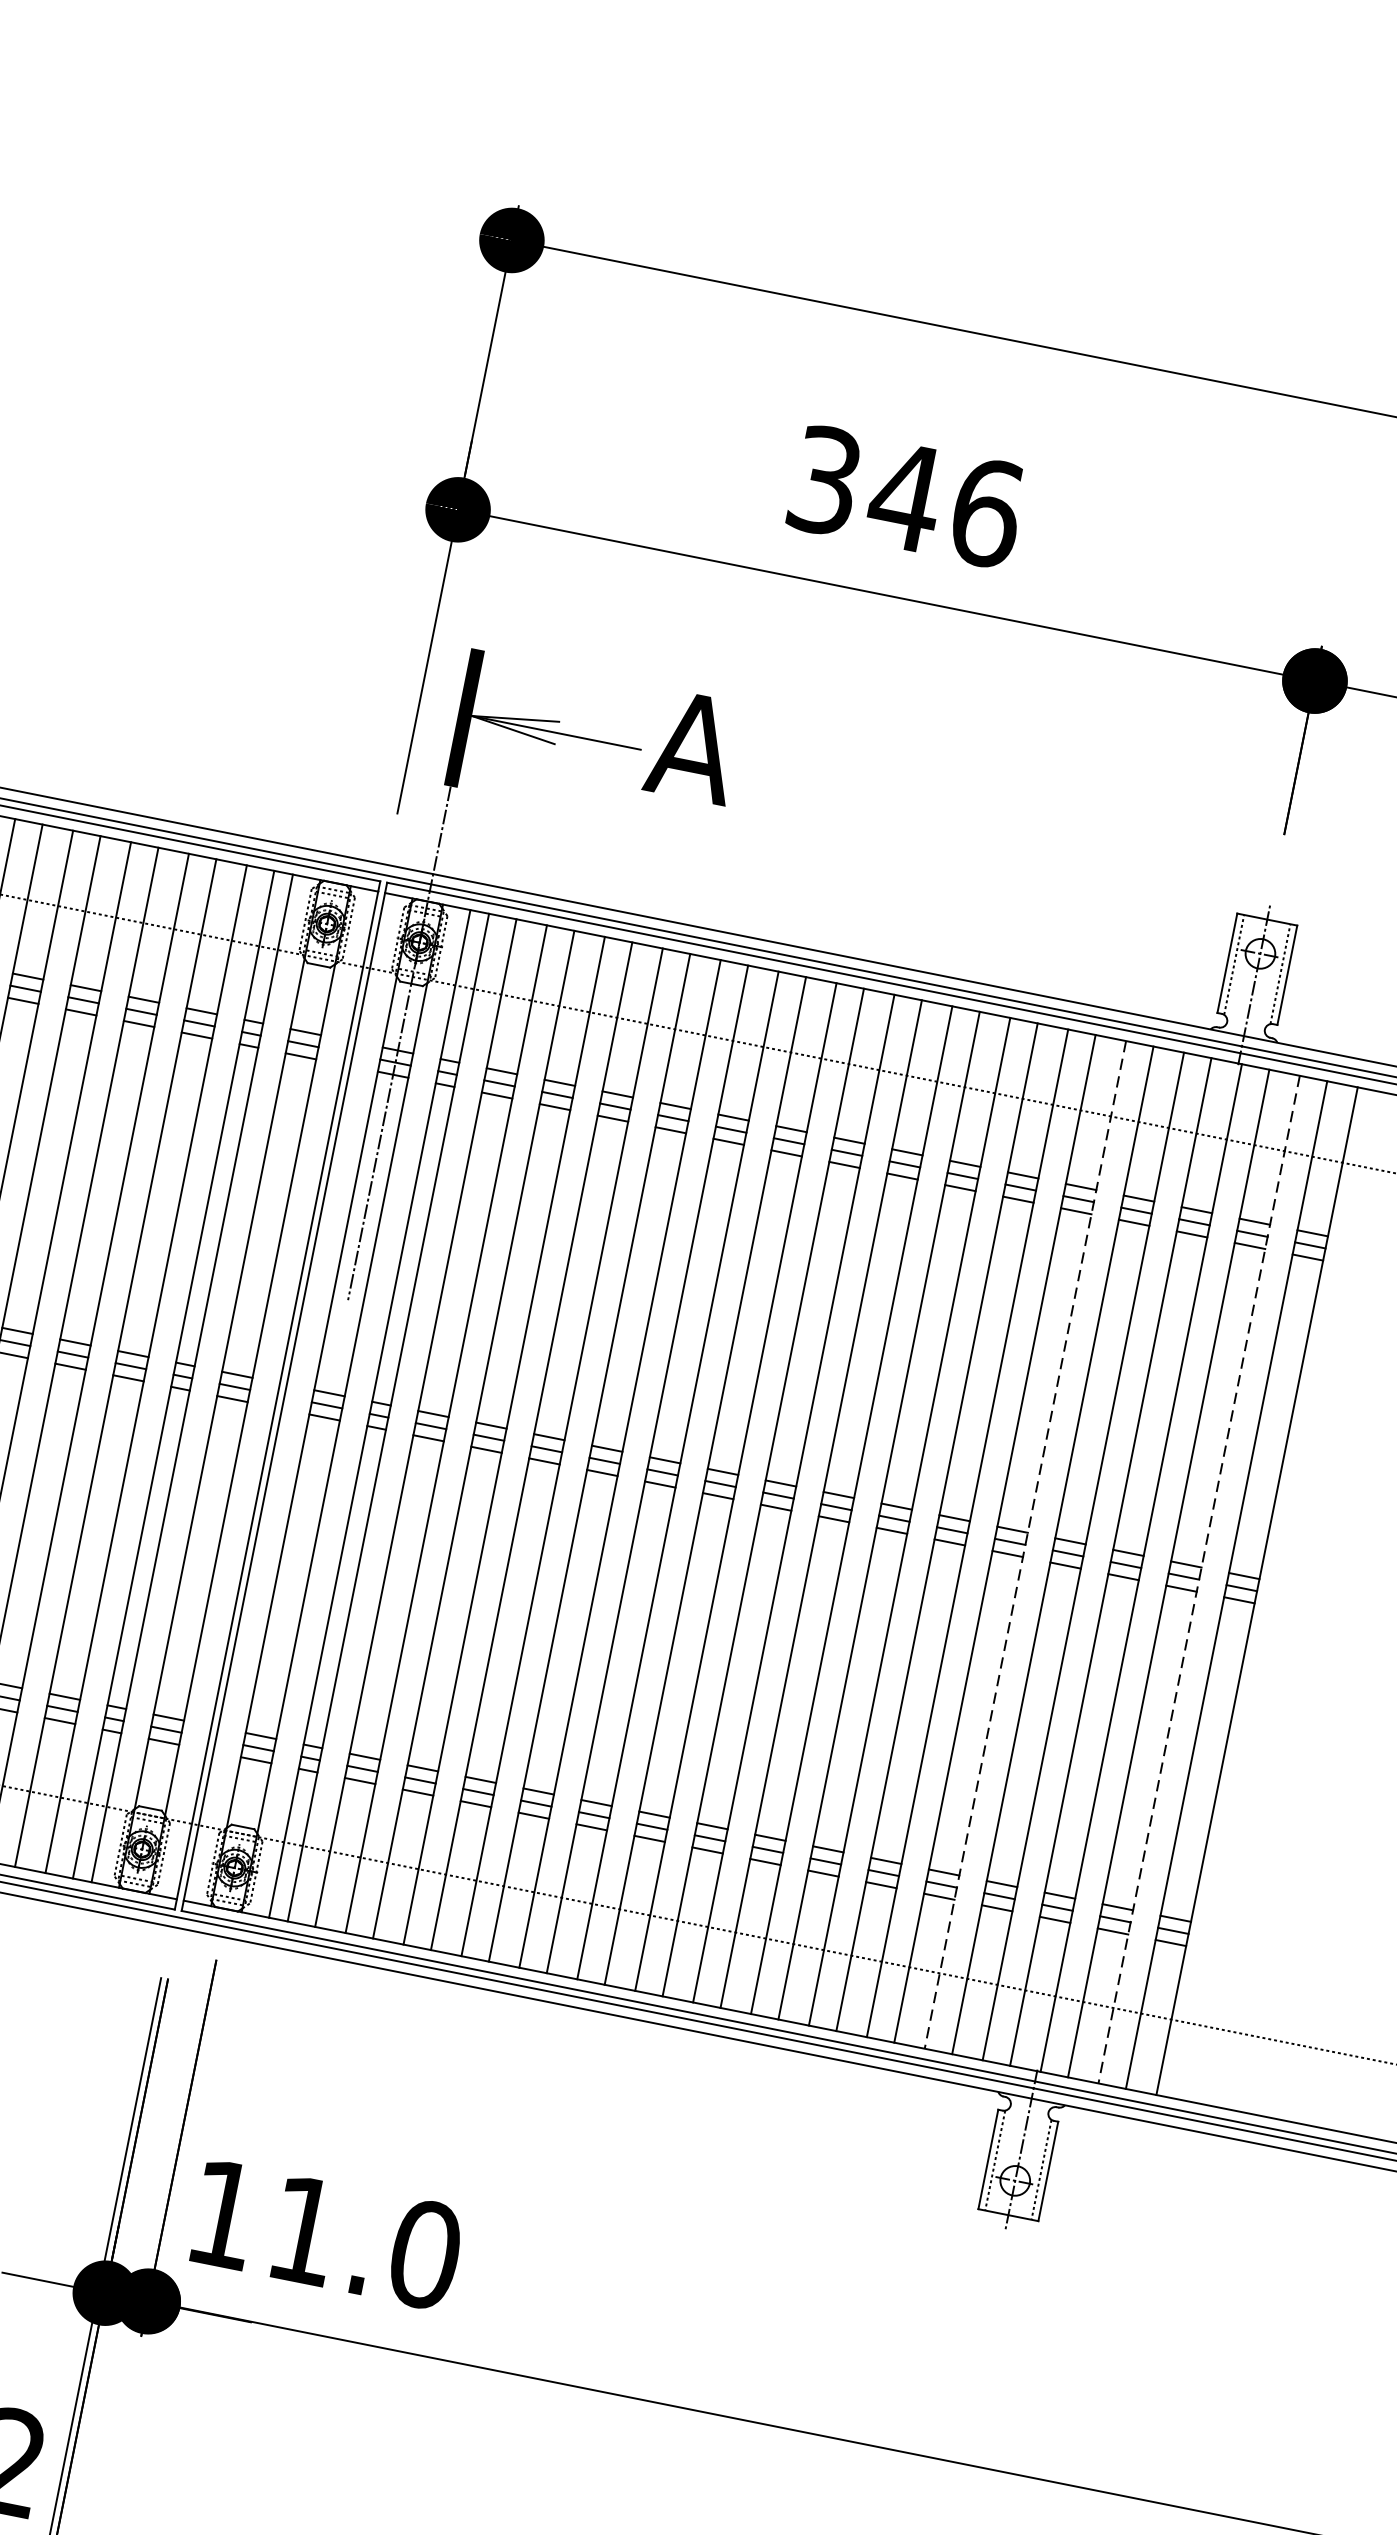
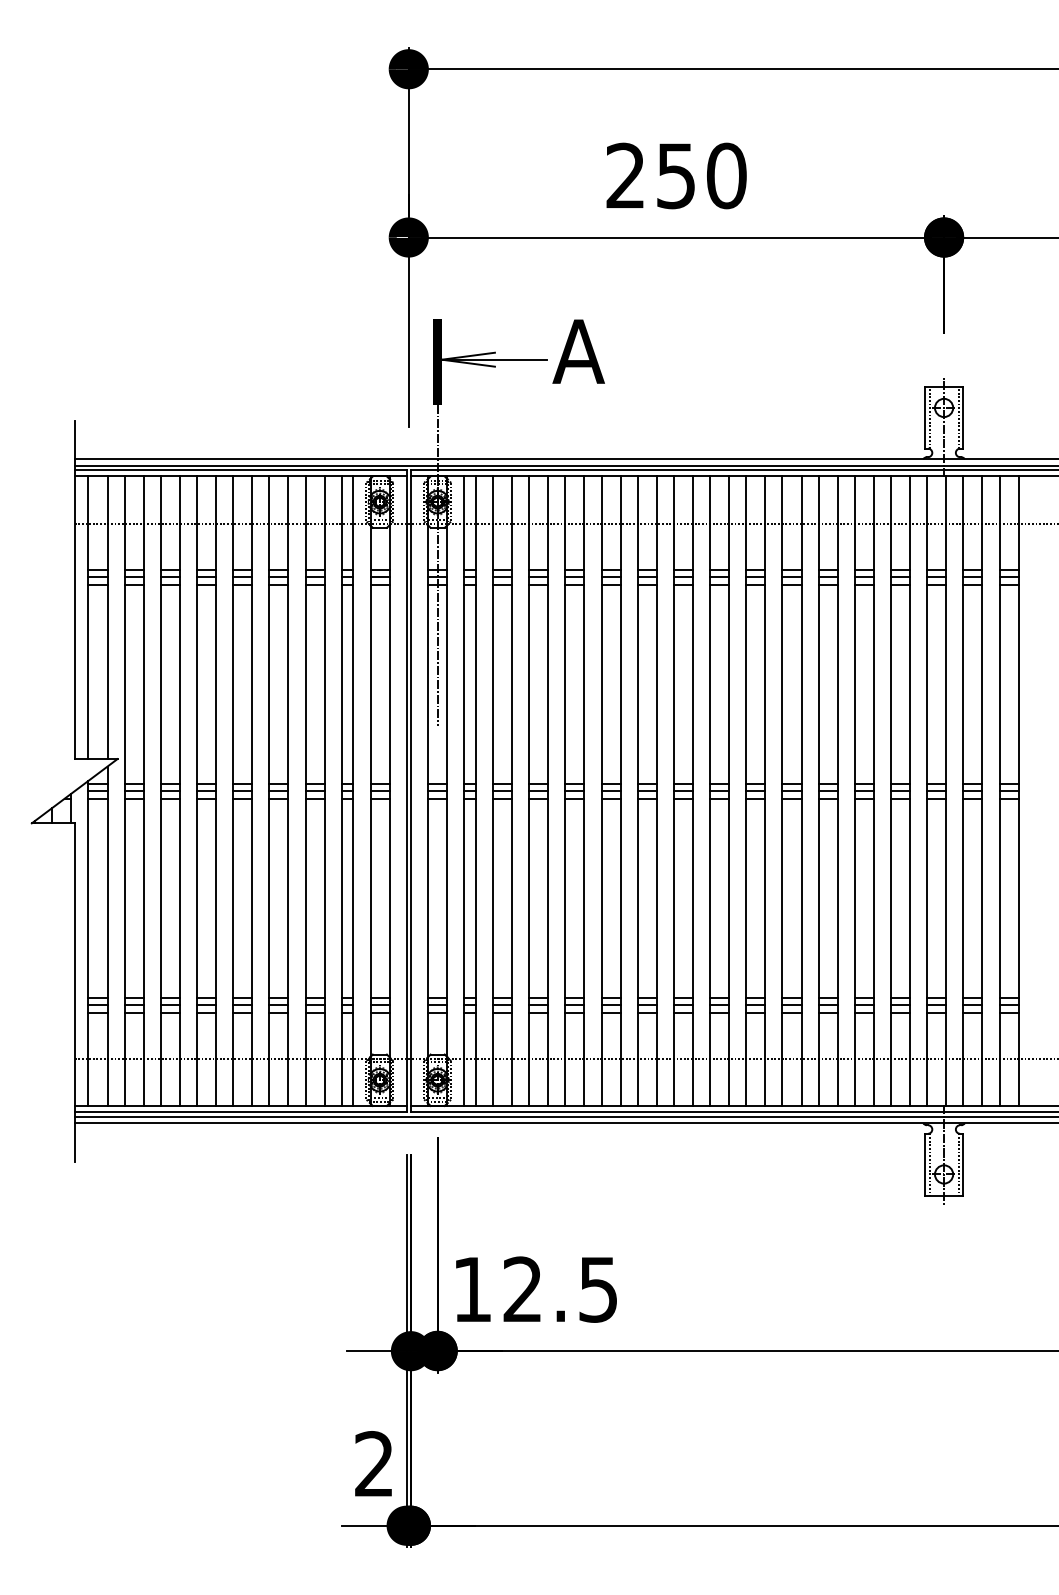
text: (906, 496) -> (676, 175), 346 -> 250
line: (1024, 1545) -> (873, 791), dashed -> solid
line: (1199, 1580) -> (982, 791), dashed -> solid
text: (364, 2242) -> (560, 1289), 11.0 -> 12.5

